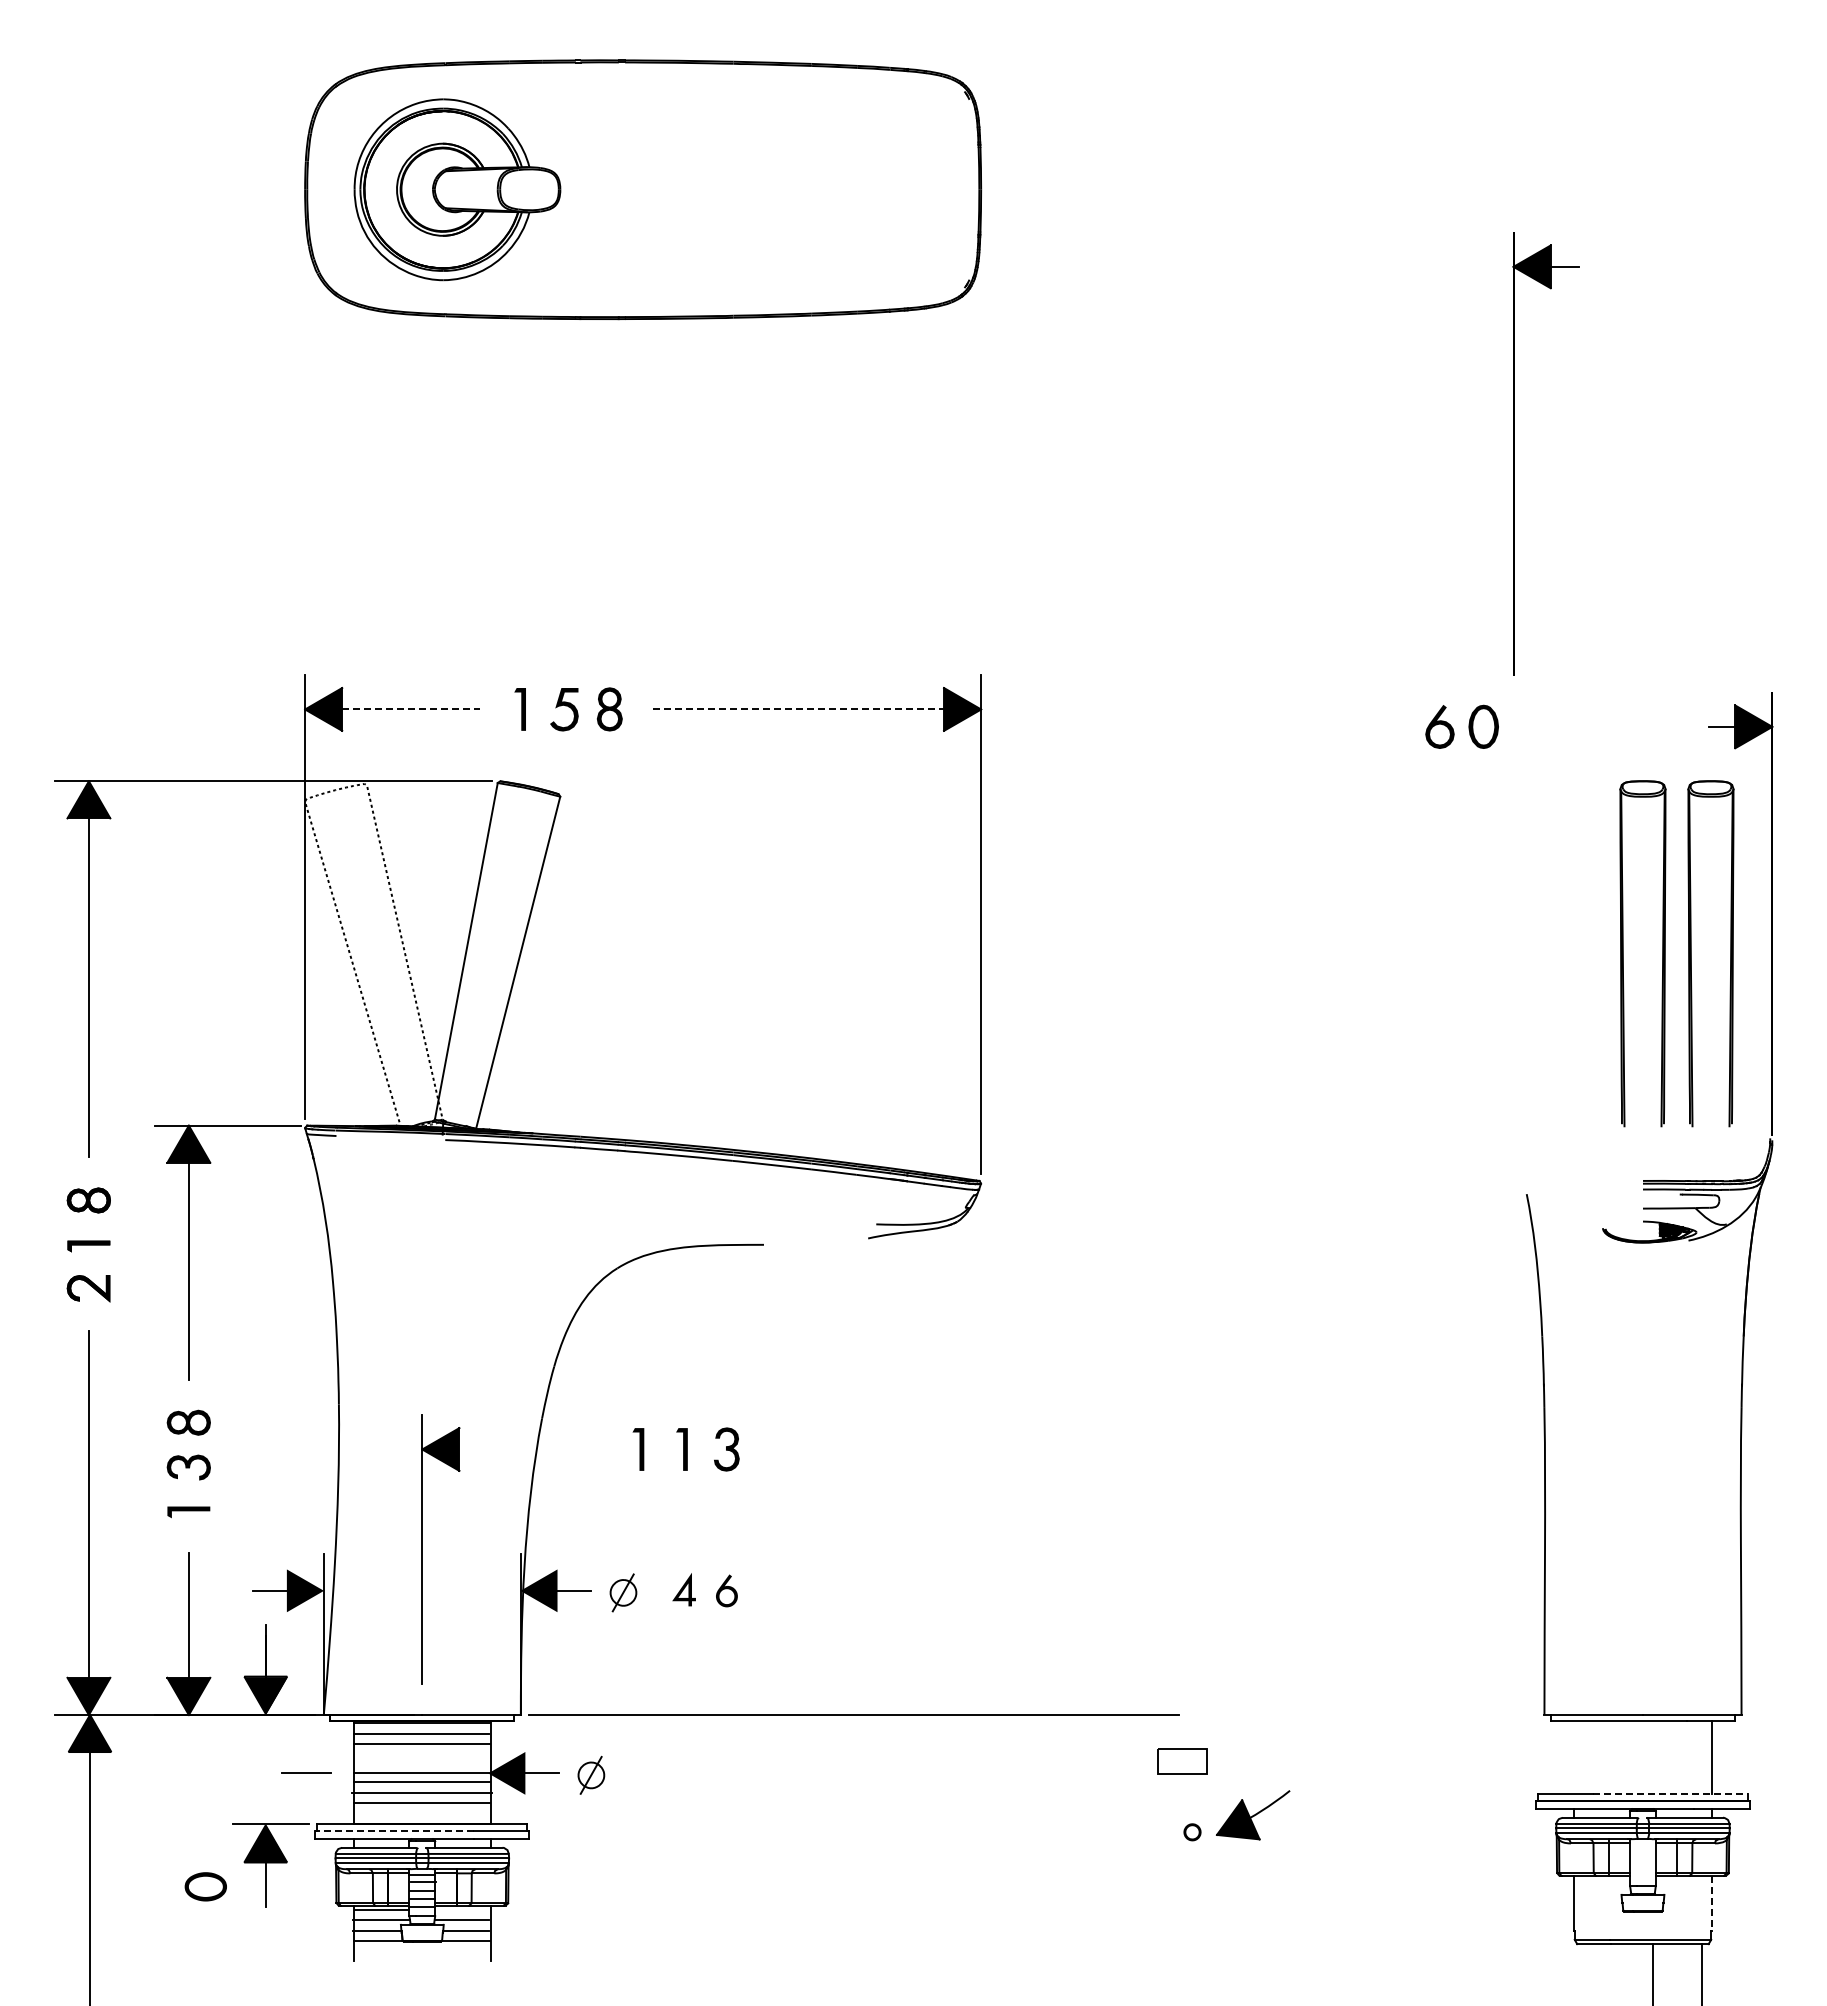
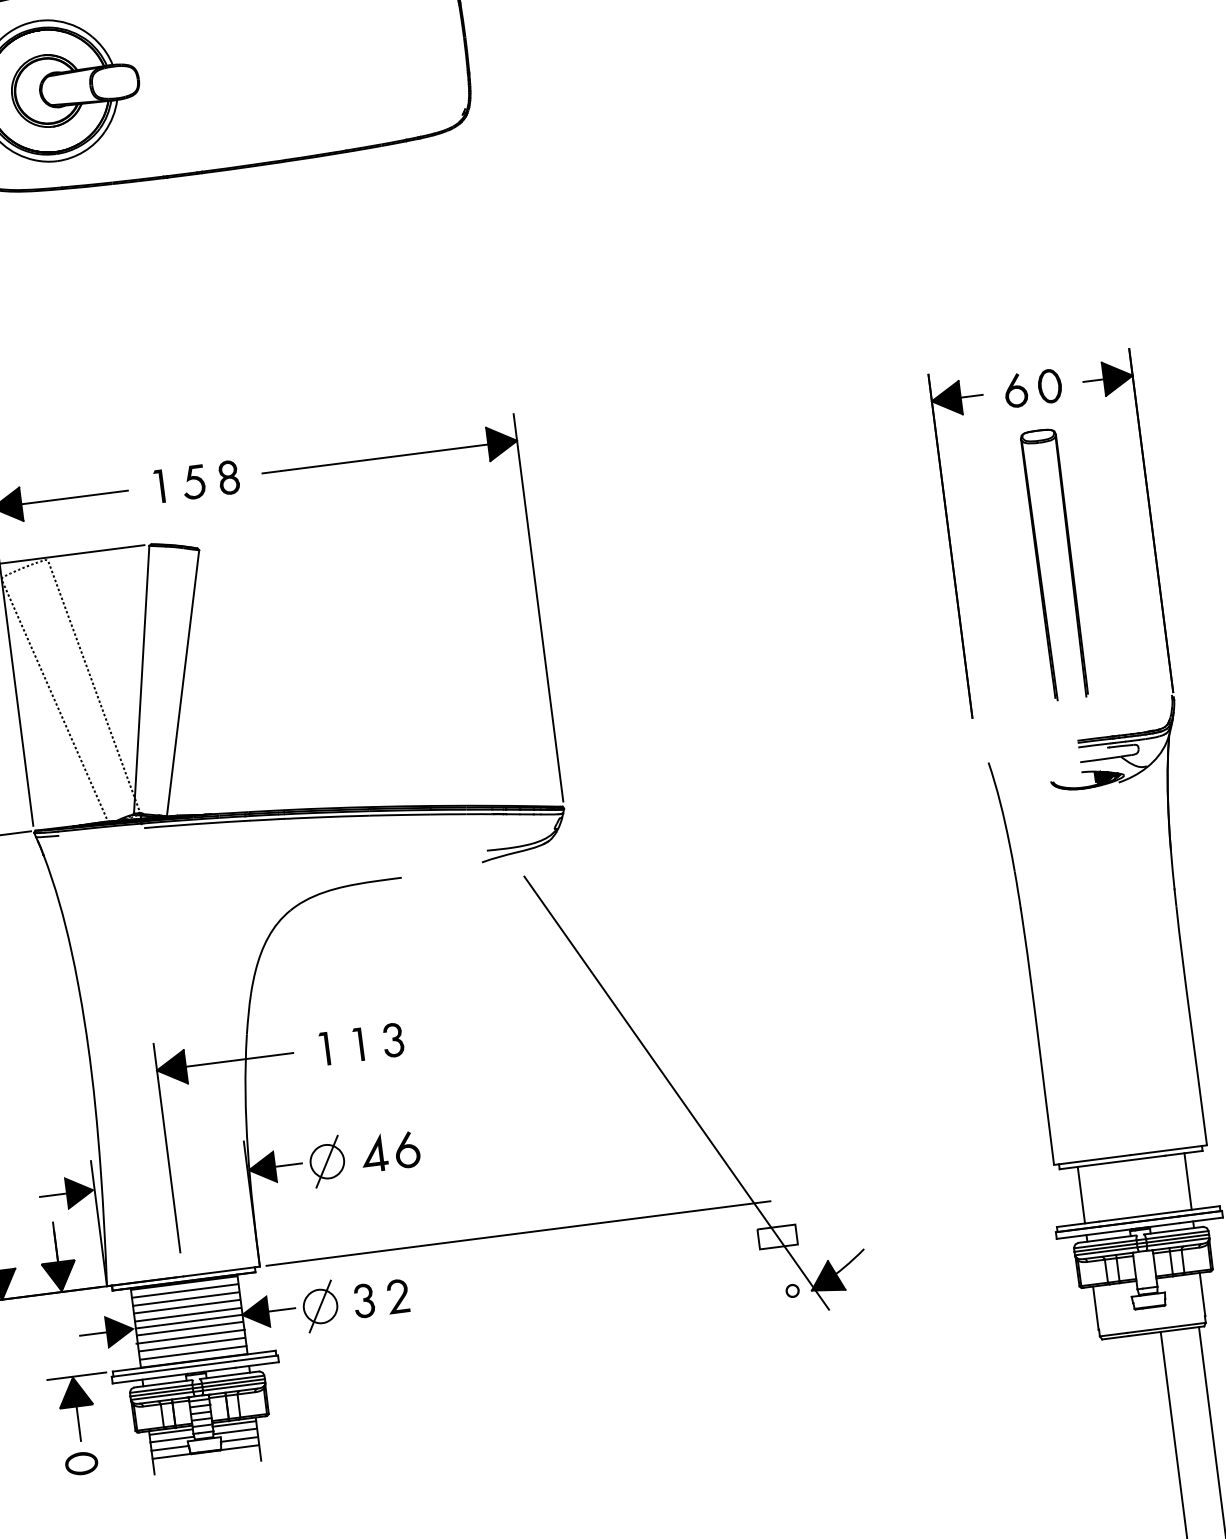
part: (1514, 453) -> (951, 546), moved
line: (410, 709) -> (74, 497), dashed -> solid
line: (799, 709) -> (376, 458), dashed -> solid
part: (1468, 726) -> (1038, 387), moved
part: (1691, 953) -> (1092, 559), removed
line: (528, 1449) -> (239, 1059), added
line: (1077, 1562) -> (676, 1093), added
part: (683, 1589) -> (373, 1153), size x1.43
part: (726, 1590) -> (407, 1149), size x1.43
part: (623, 1592) -> (327, 1161), size x1.67
line: (421, 1753) -> (186, 1306), added
line: (1574, 1757) -> (1081, 1194), added
line: (421, 1764) -> (187, 1314), added
fill: (333, 1772) -> (120, 1329), added
part: (591, 1775) -> (320, 1306), size x1.67
part: (659, 1779) -> (373, 1302), added
line: (1670, 1794) -> (1159, 1214), dashed -> solid
line: (423, 1813) -> (194, 1352), added
line: (393, 1830) -> (172, 1368), dashed -> solid
part: (205, 1886) -> (81, 1463), moved
line: (1711, 1903) -> (1202, 1294), dashed -> solid
line: (462, 1910) -> (234, 1424), added

